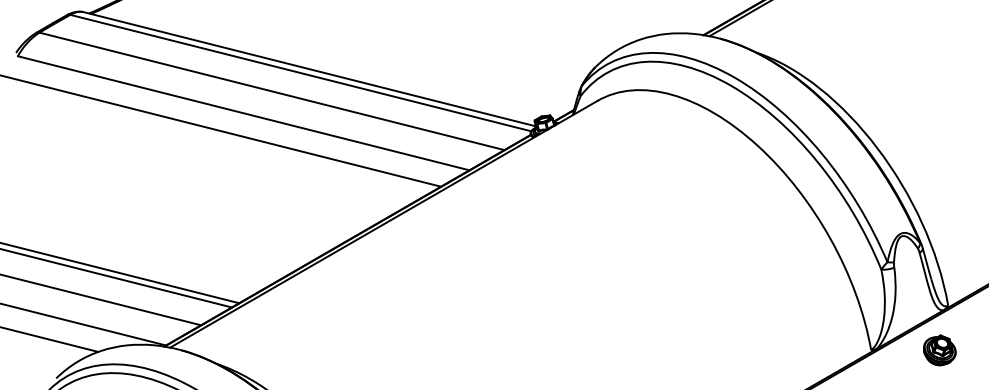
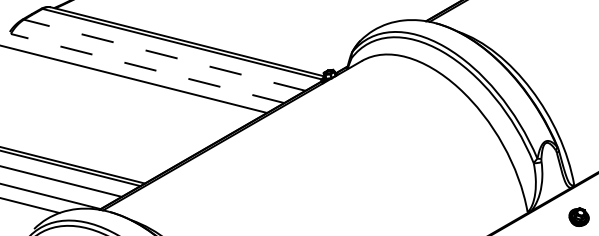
line: (271, 91) -> (164, 55), solid -> dashed
line: (243, 113) -> (147, 68), solid -> dashed
part: (938, 349) -> (578, 216), moved

